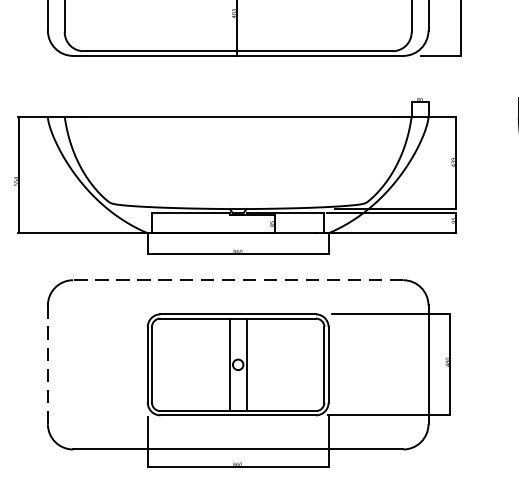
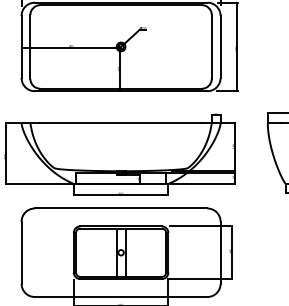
line: (237, 280) -> (120, 208), dashed -> solid
line: (47, 366) -> (21, 253), dashed -> solid

